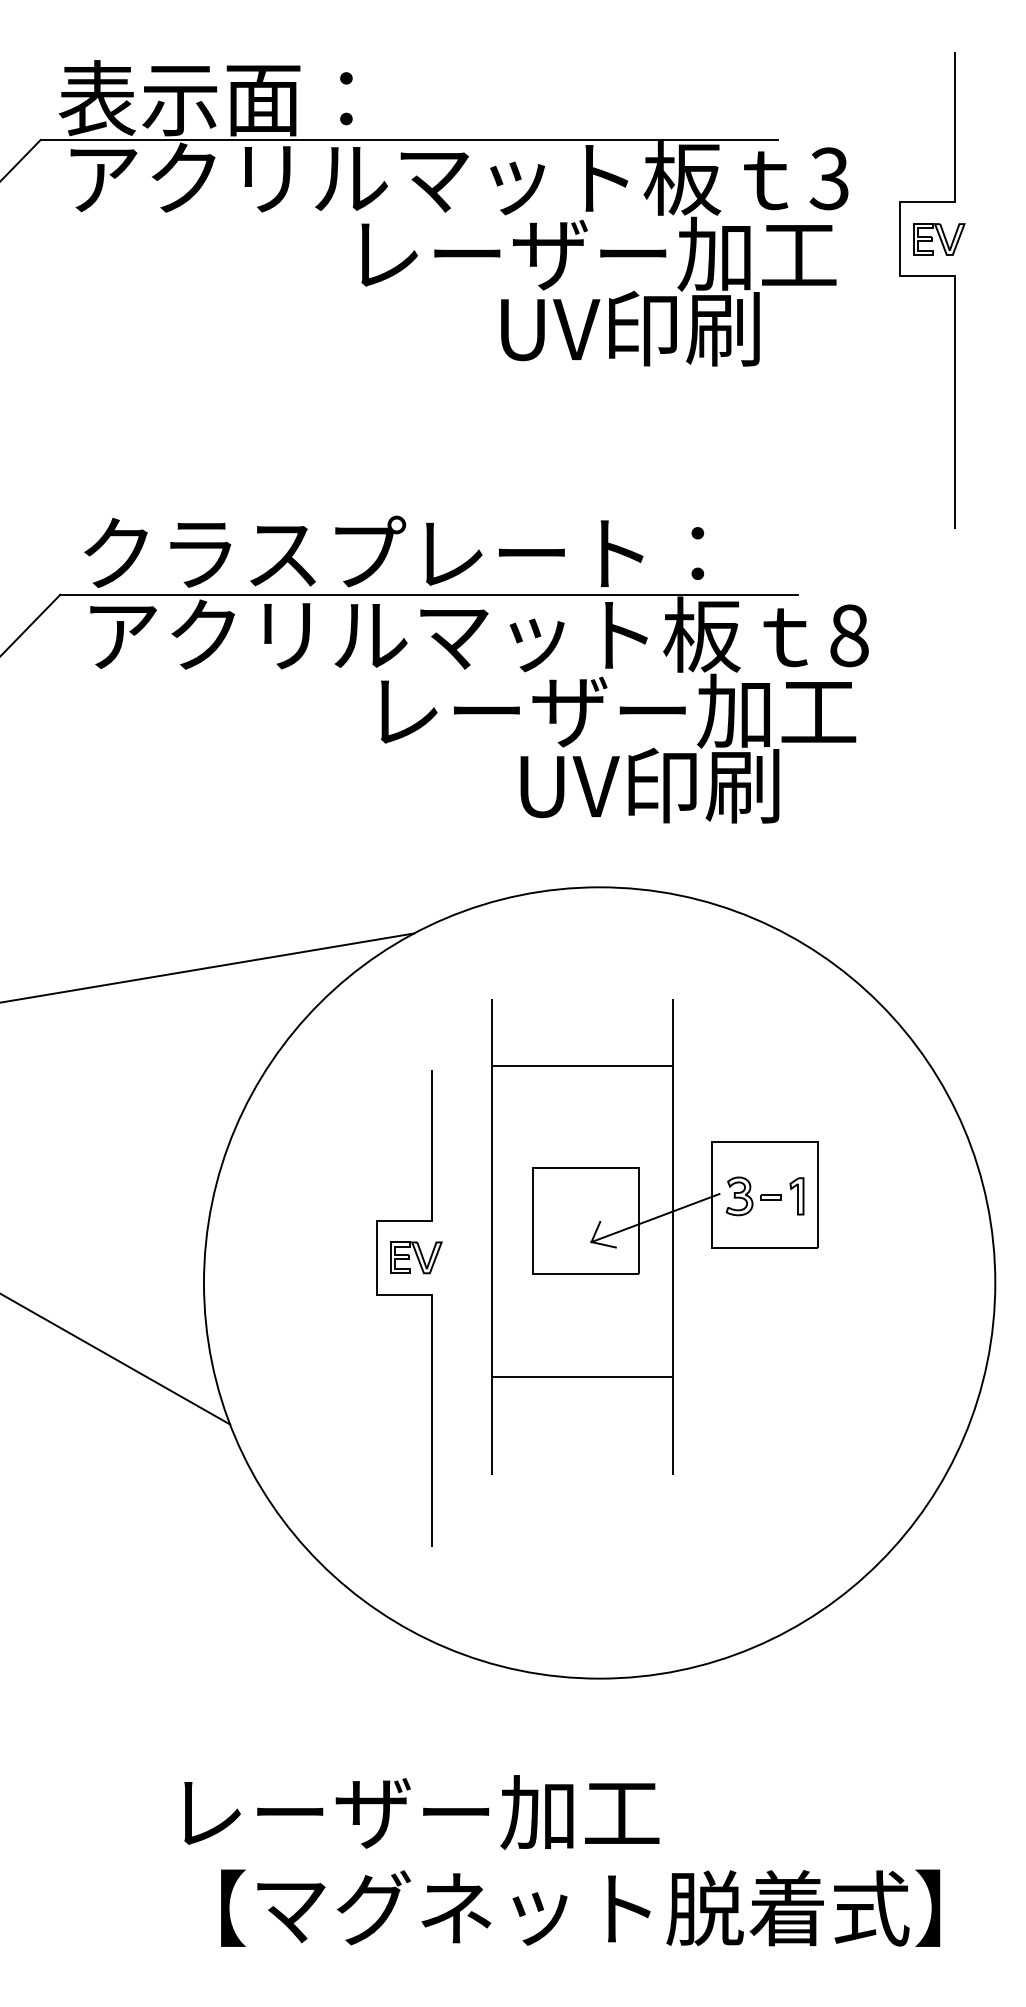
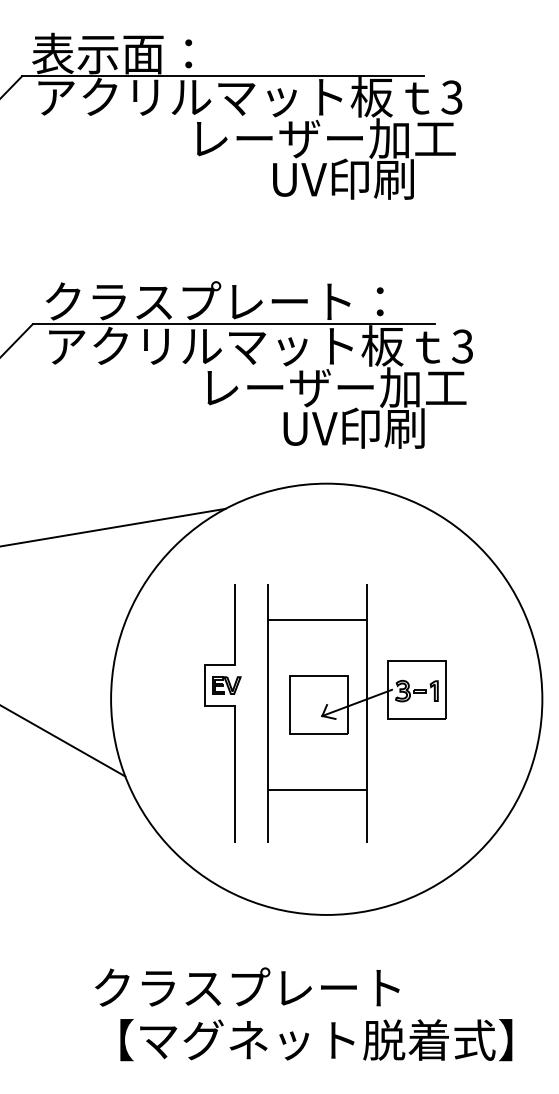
part: (931, 277) -> (507, 151), removed
text: (848, 635) -> (462, 346), 8 -> 3
part: (654, 1237) -> (356, 713), moved
text: (454, 1811) -> (247, 987), レーザー加工 -> クラスプレート

